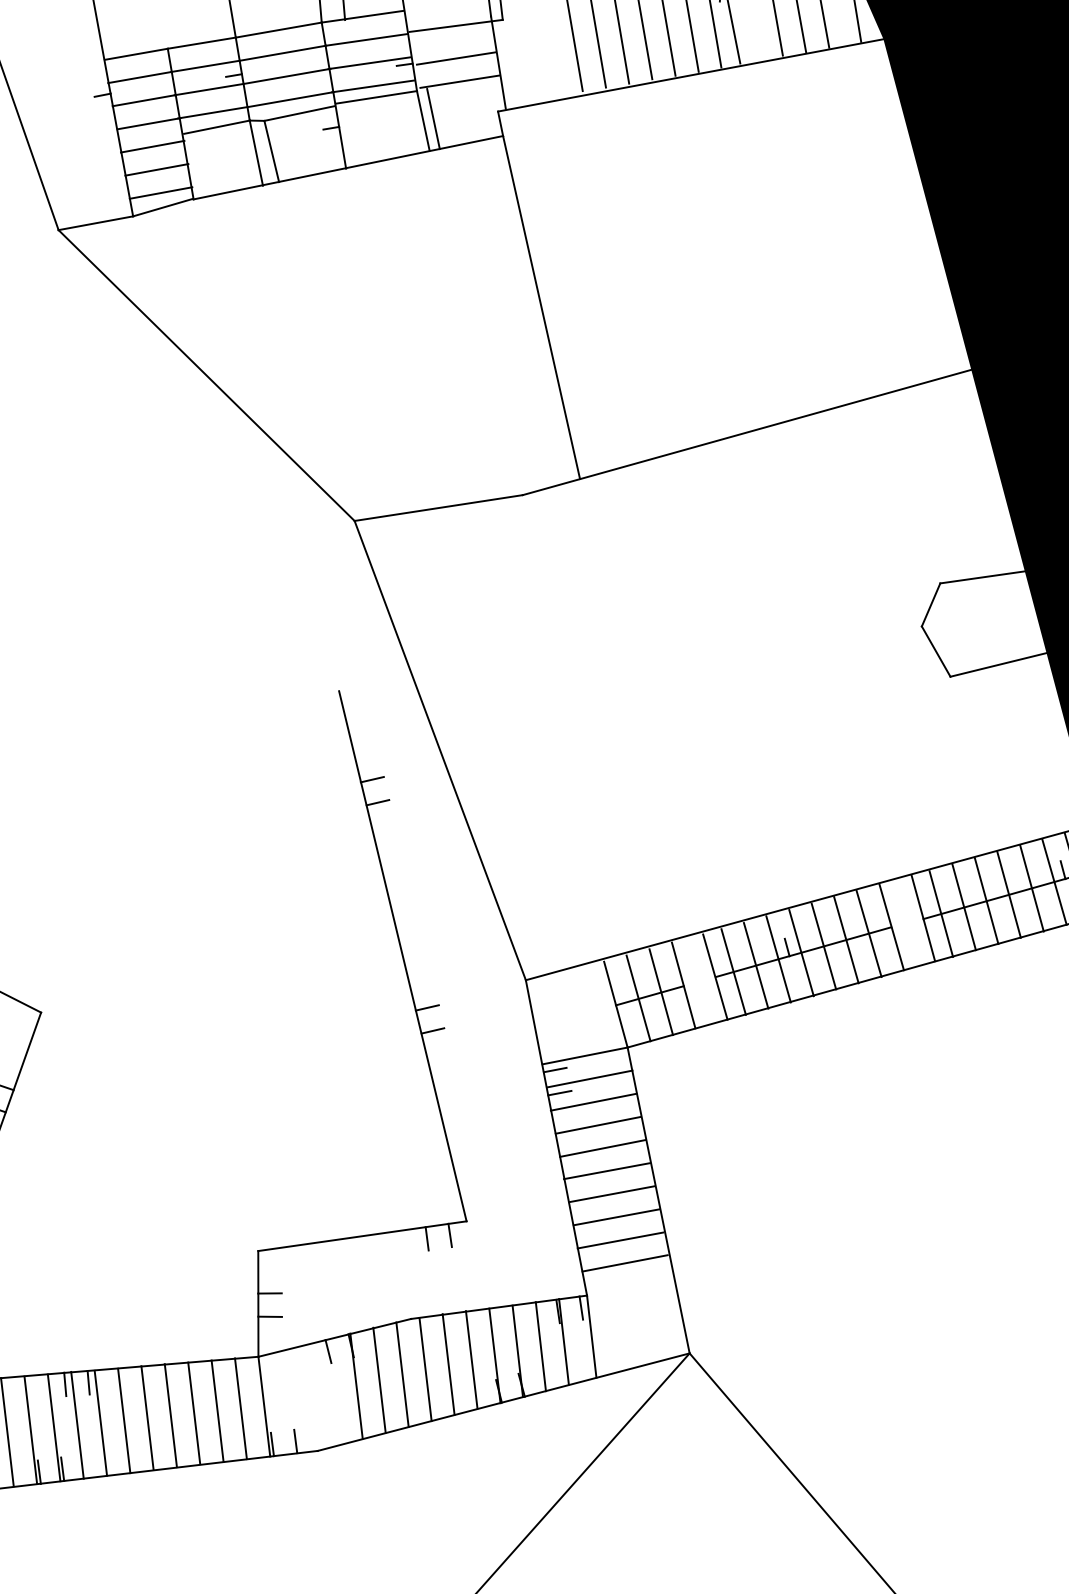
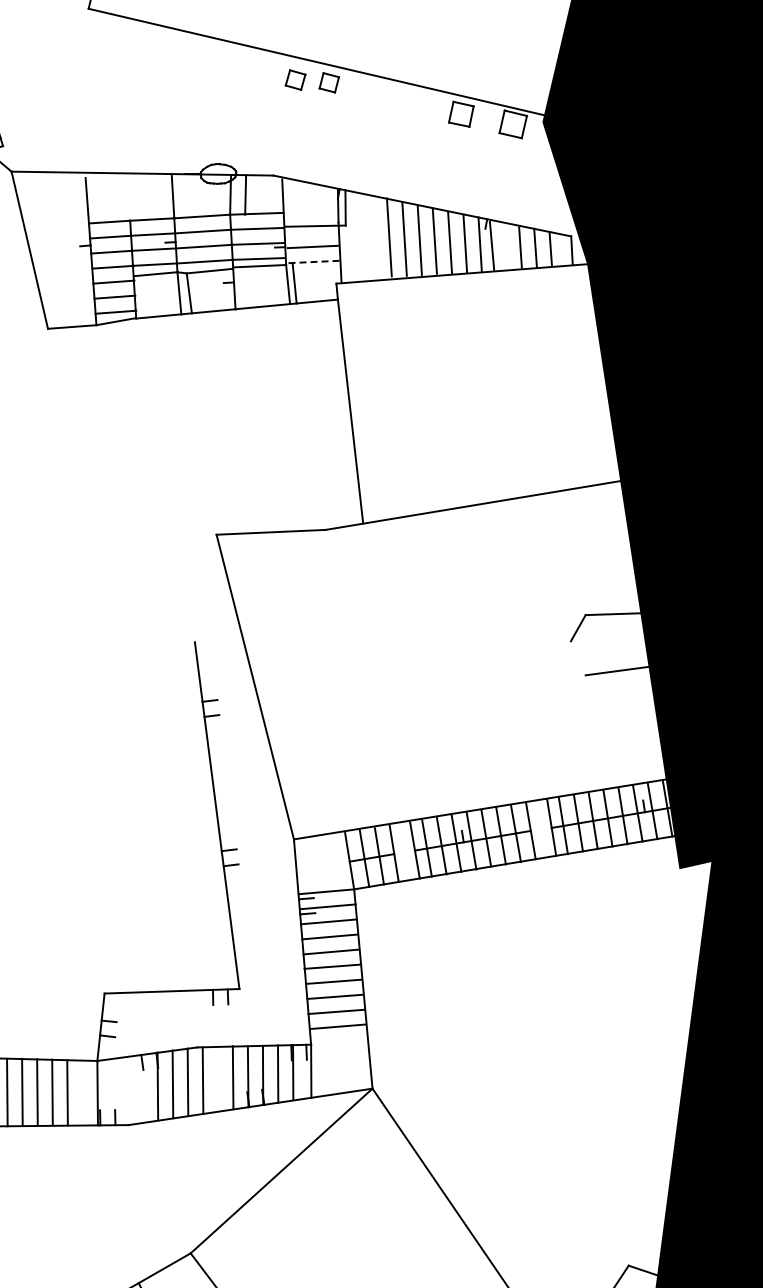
line: (460, 80) -> (314, 261), solid -> dashed
line: (206, 375) -> (132, 431), removed
line: (934, 652) -> (577, 658), removed
line: (447, 1363) -> (217, 1078), removed
line: (240, 1408) -> (82, 1092), removed

